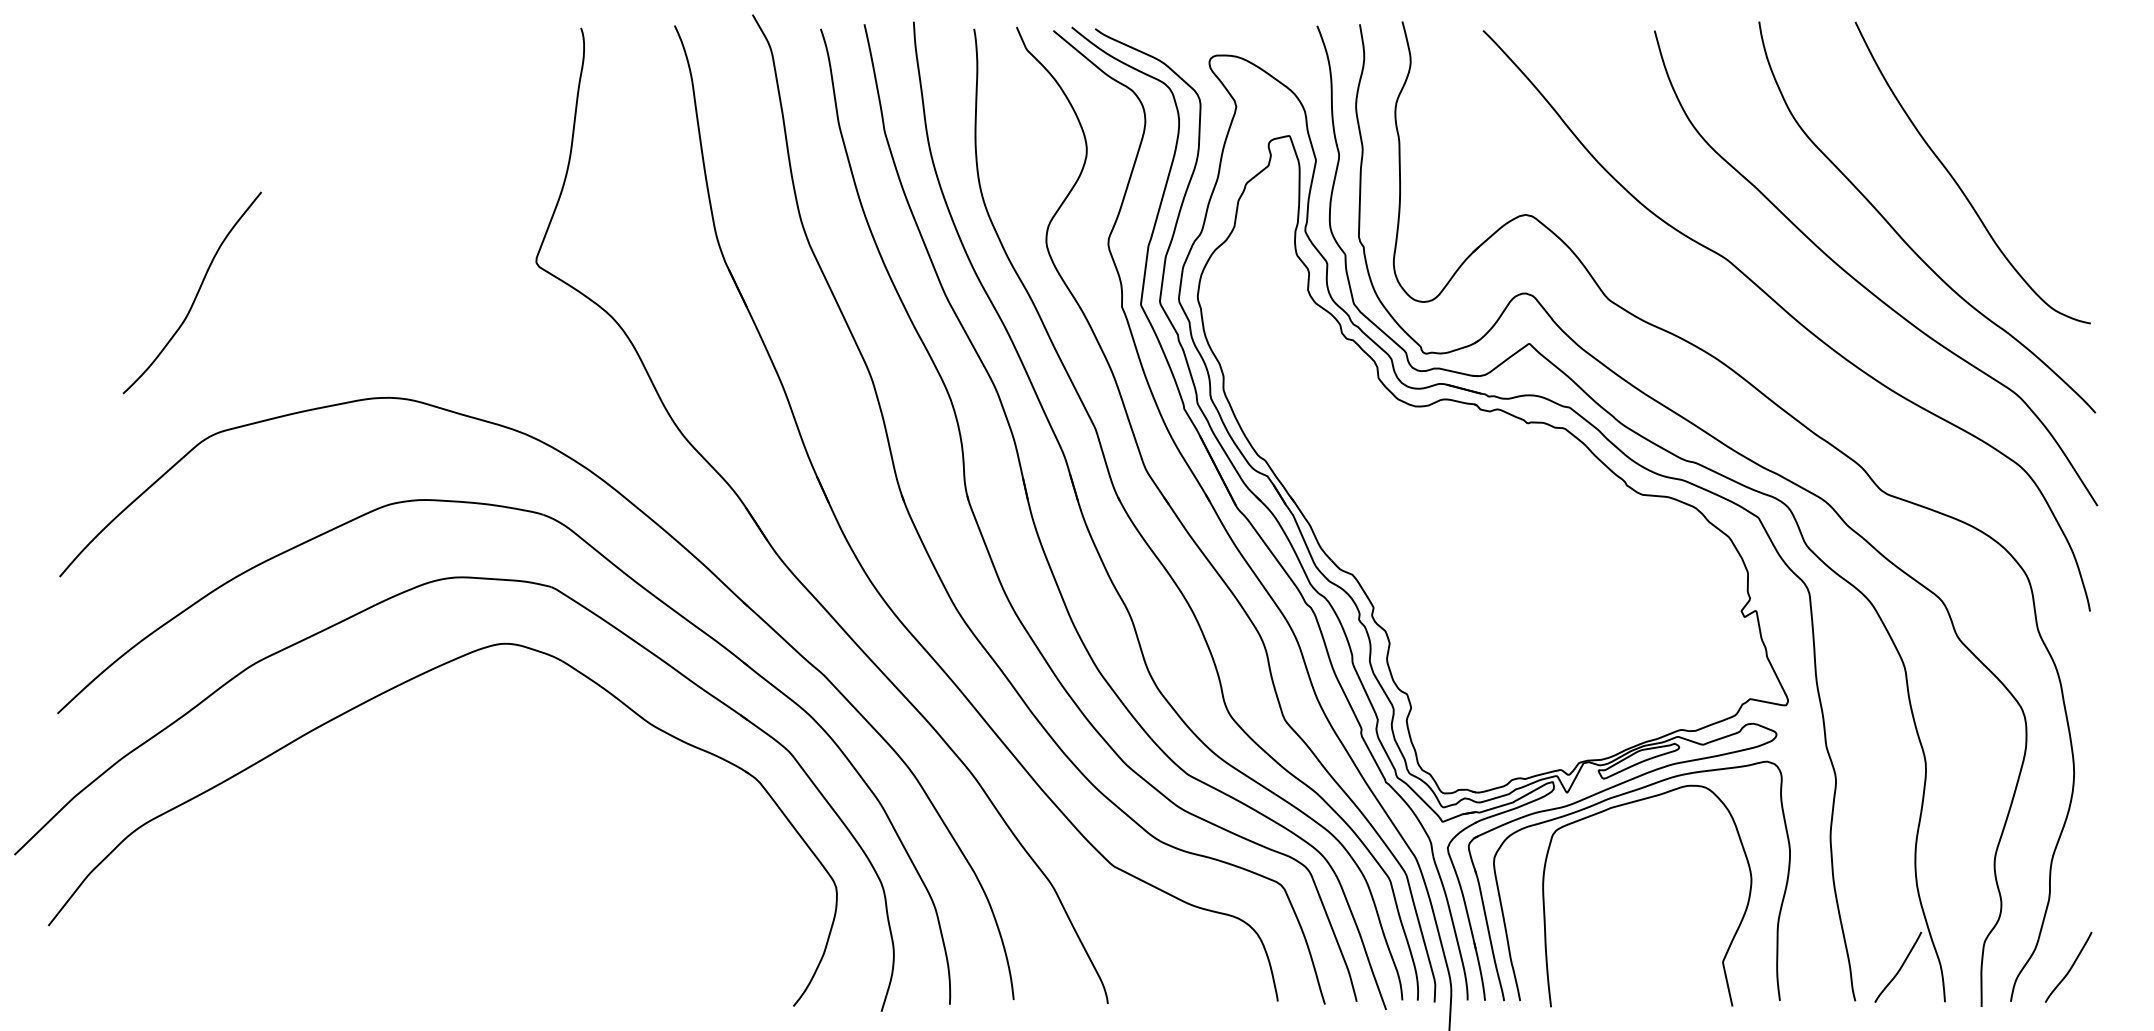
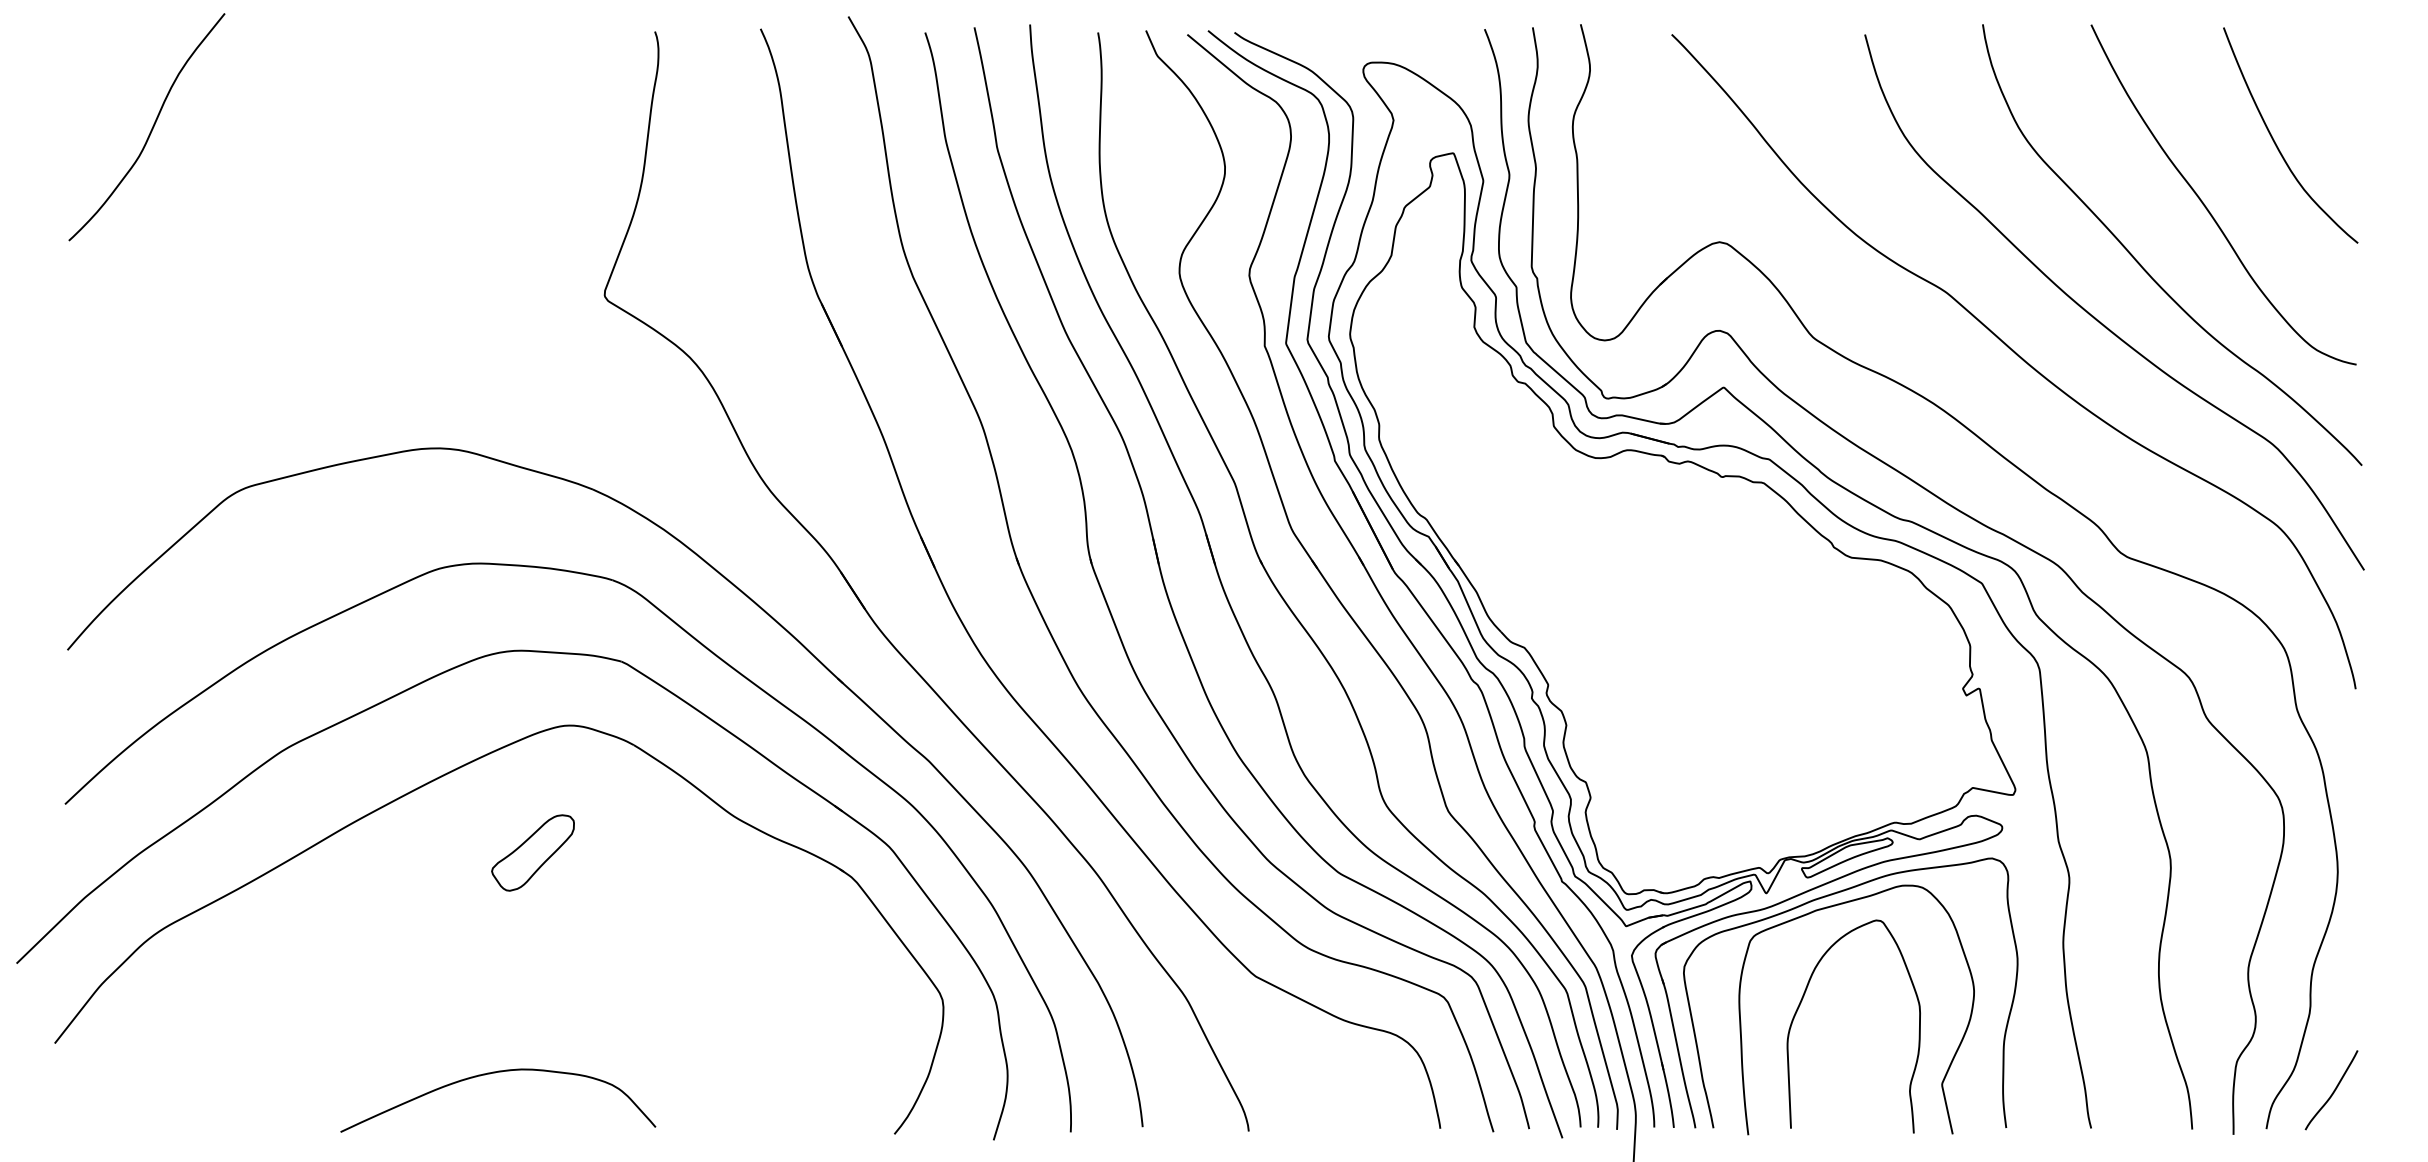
curve: (2019, 127) -> (2276, 143), added
curve: (195, 295) -> (150, 130), moved
part: (472, 756) -> (532, 852), added
curve: (1599, 888) -> (1802, 1001), added
curve: (439, 952) -> (495, 1073), added
curve: (1899, 967) -> (2141, 1090), removed

